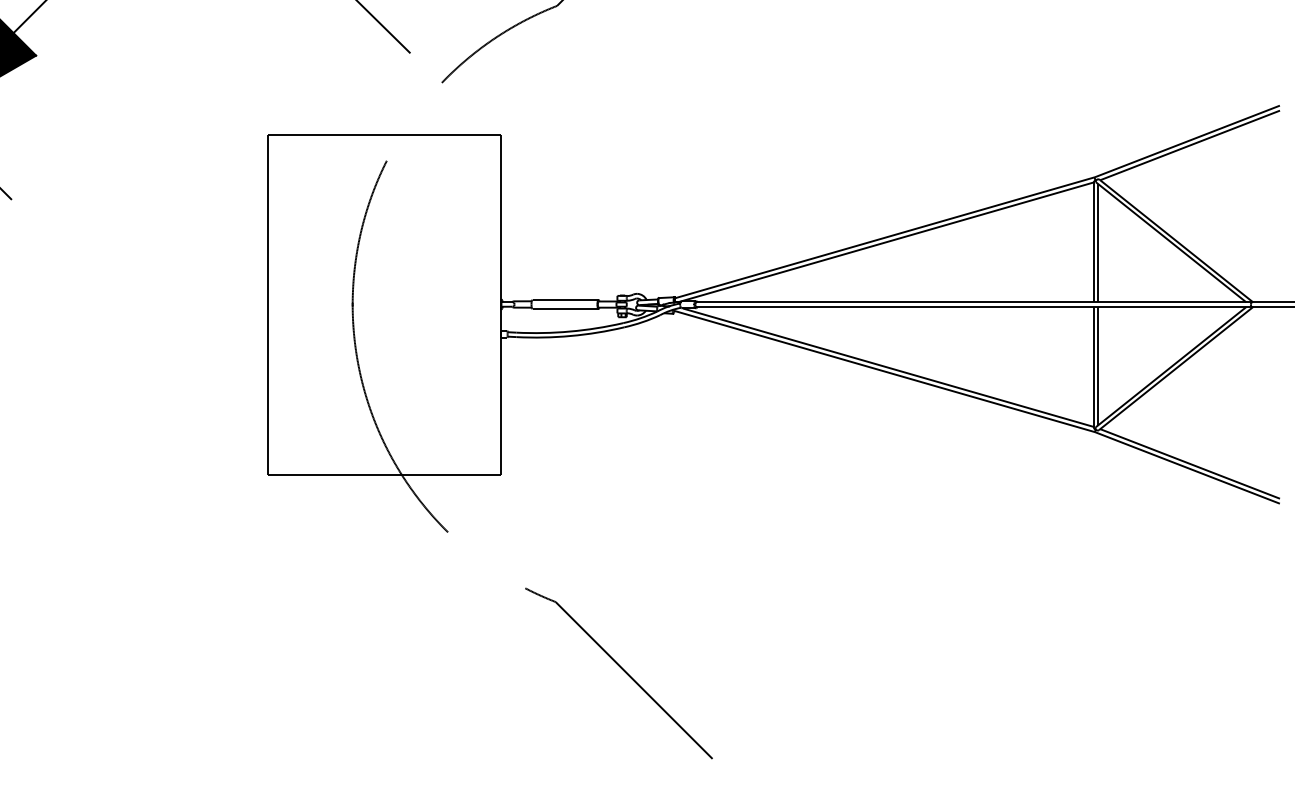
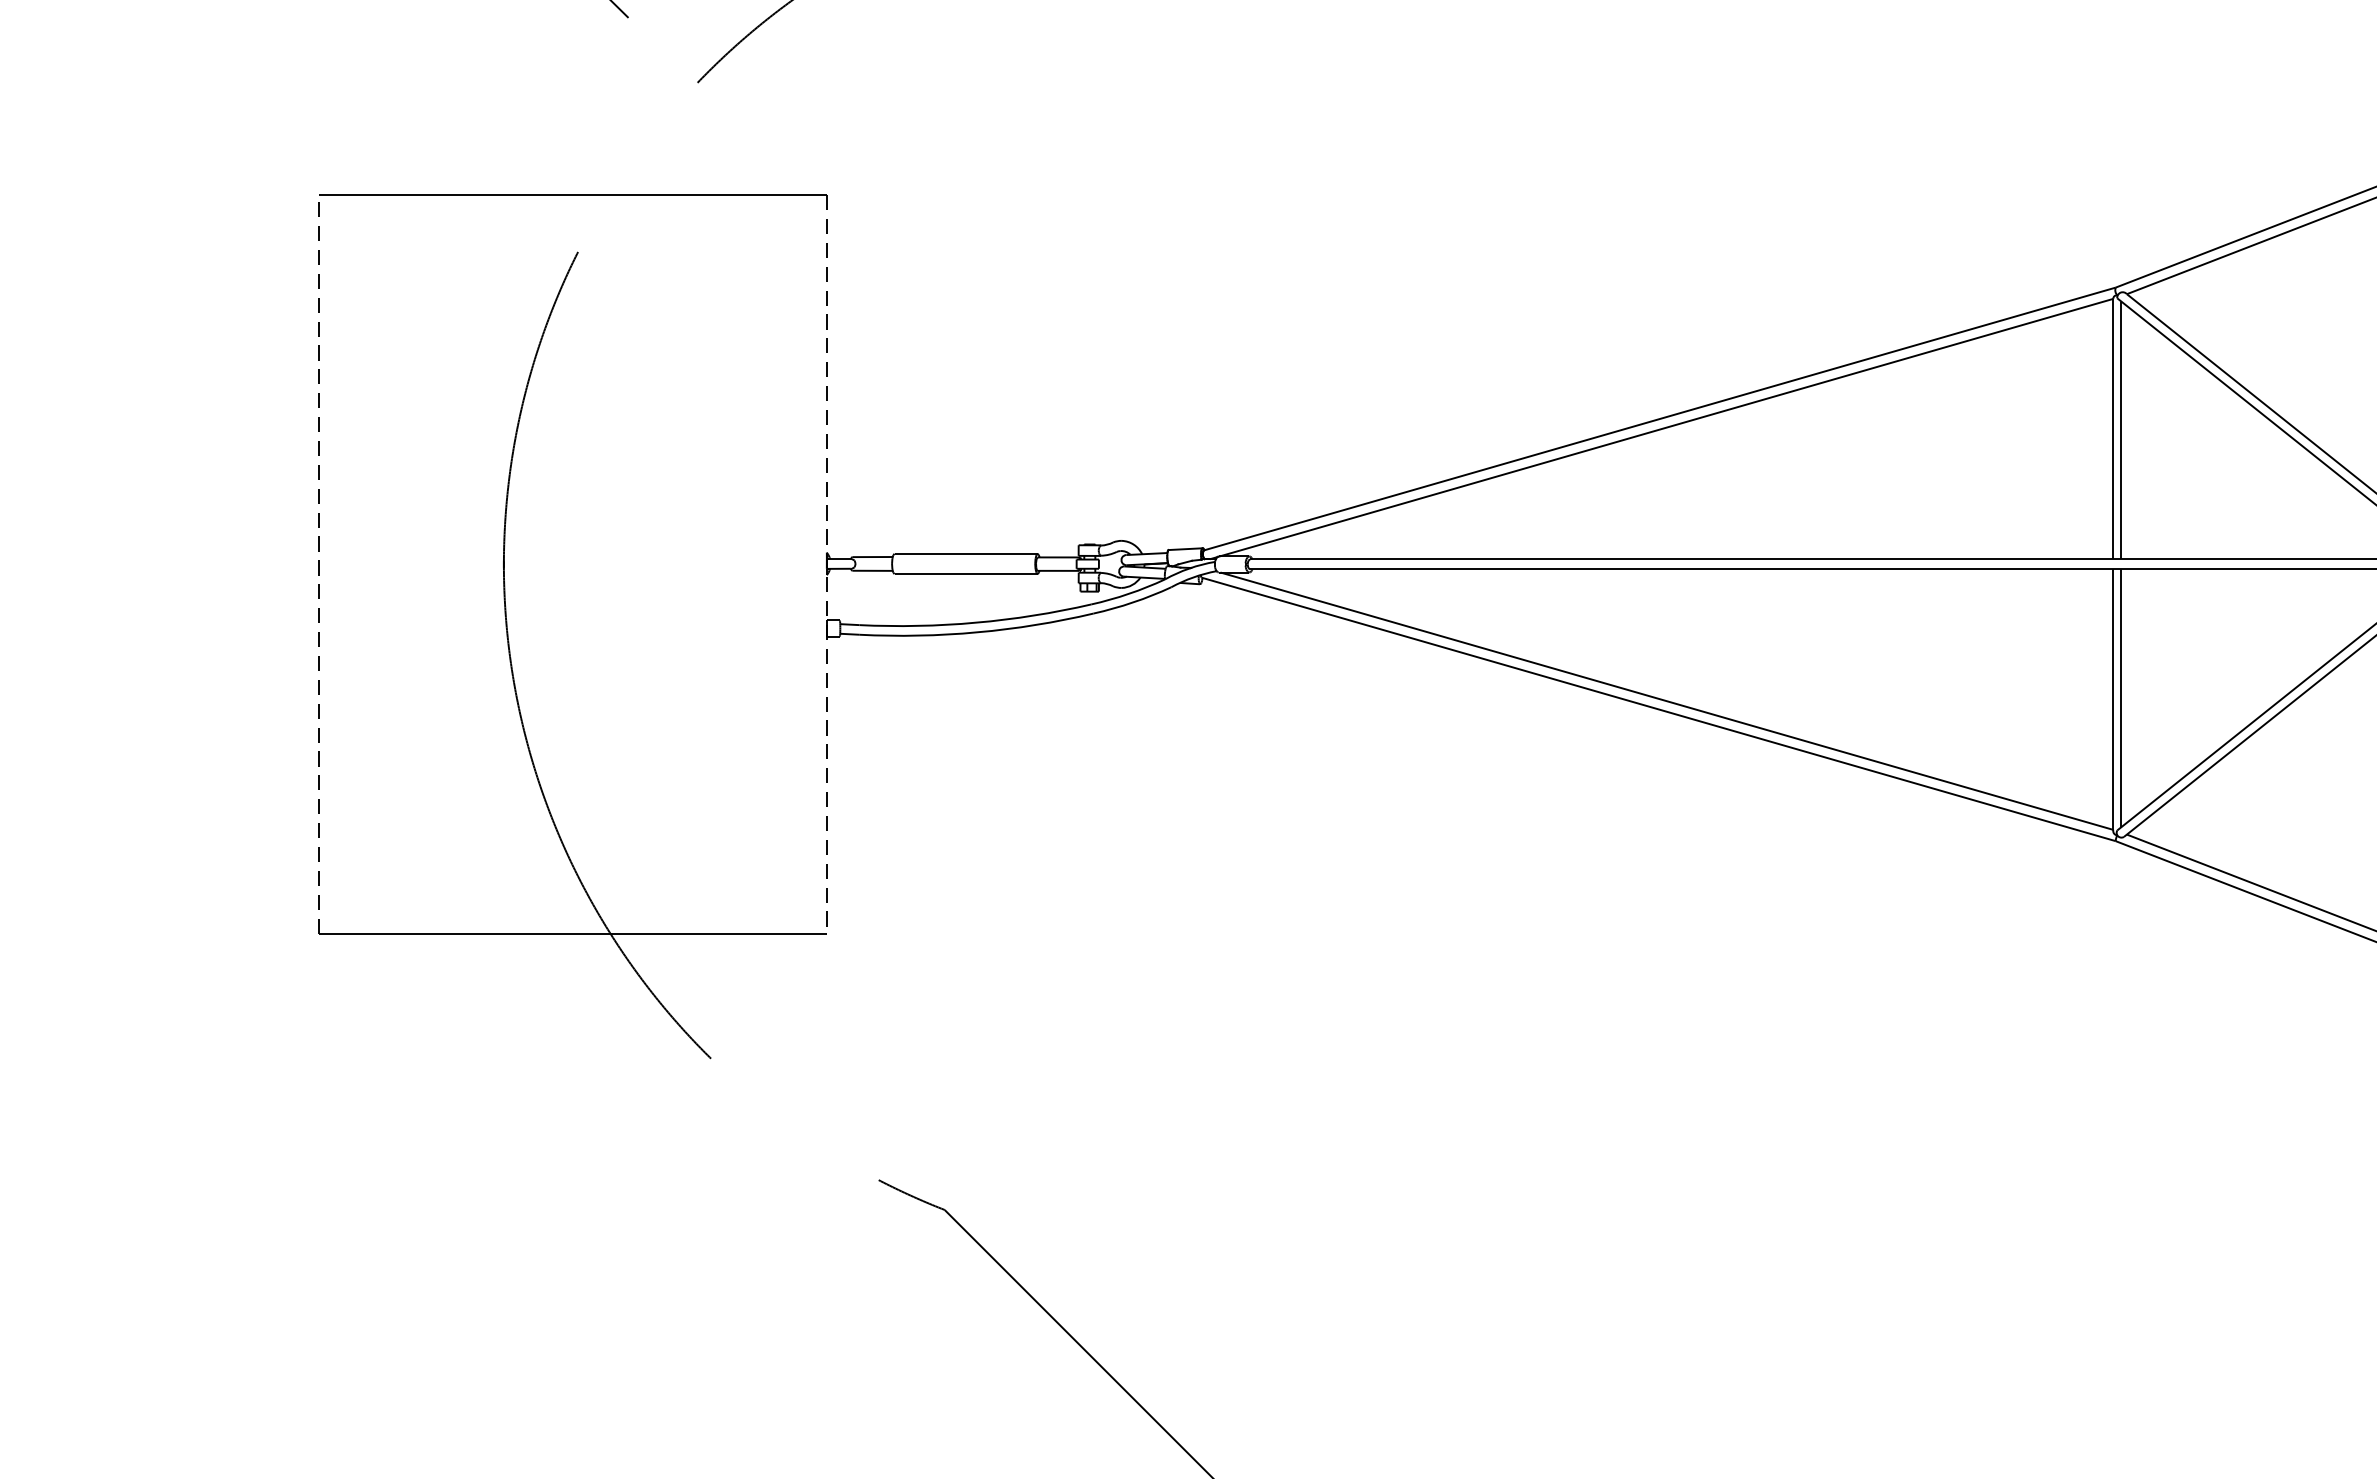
line: (267, 304) -> (318, 563), solid -> dashed
line: (501, 305) -> (826, 566), solid -> dashed

